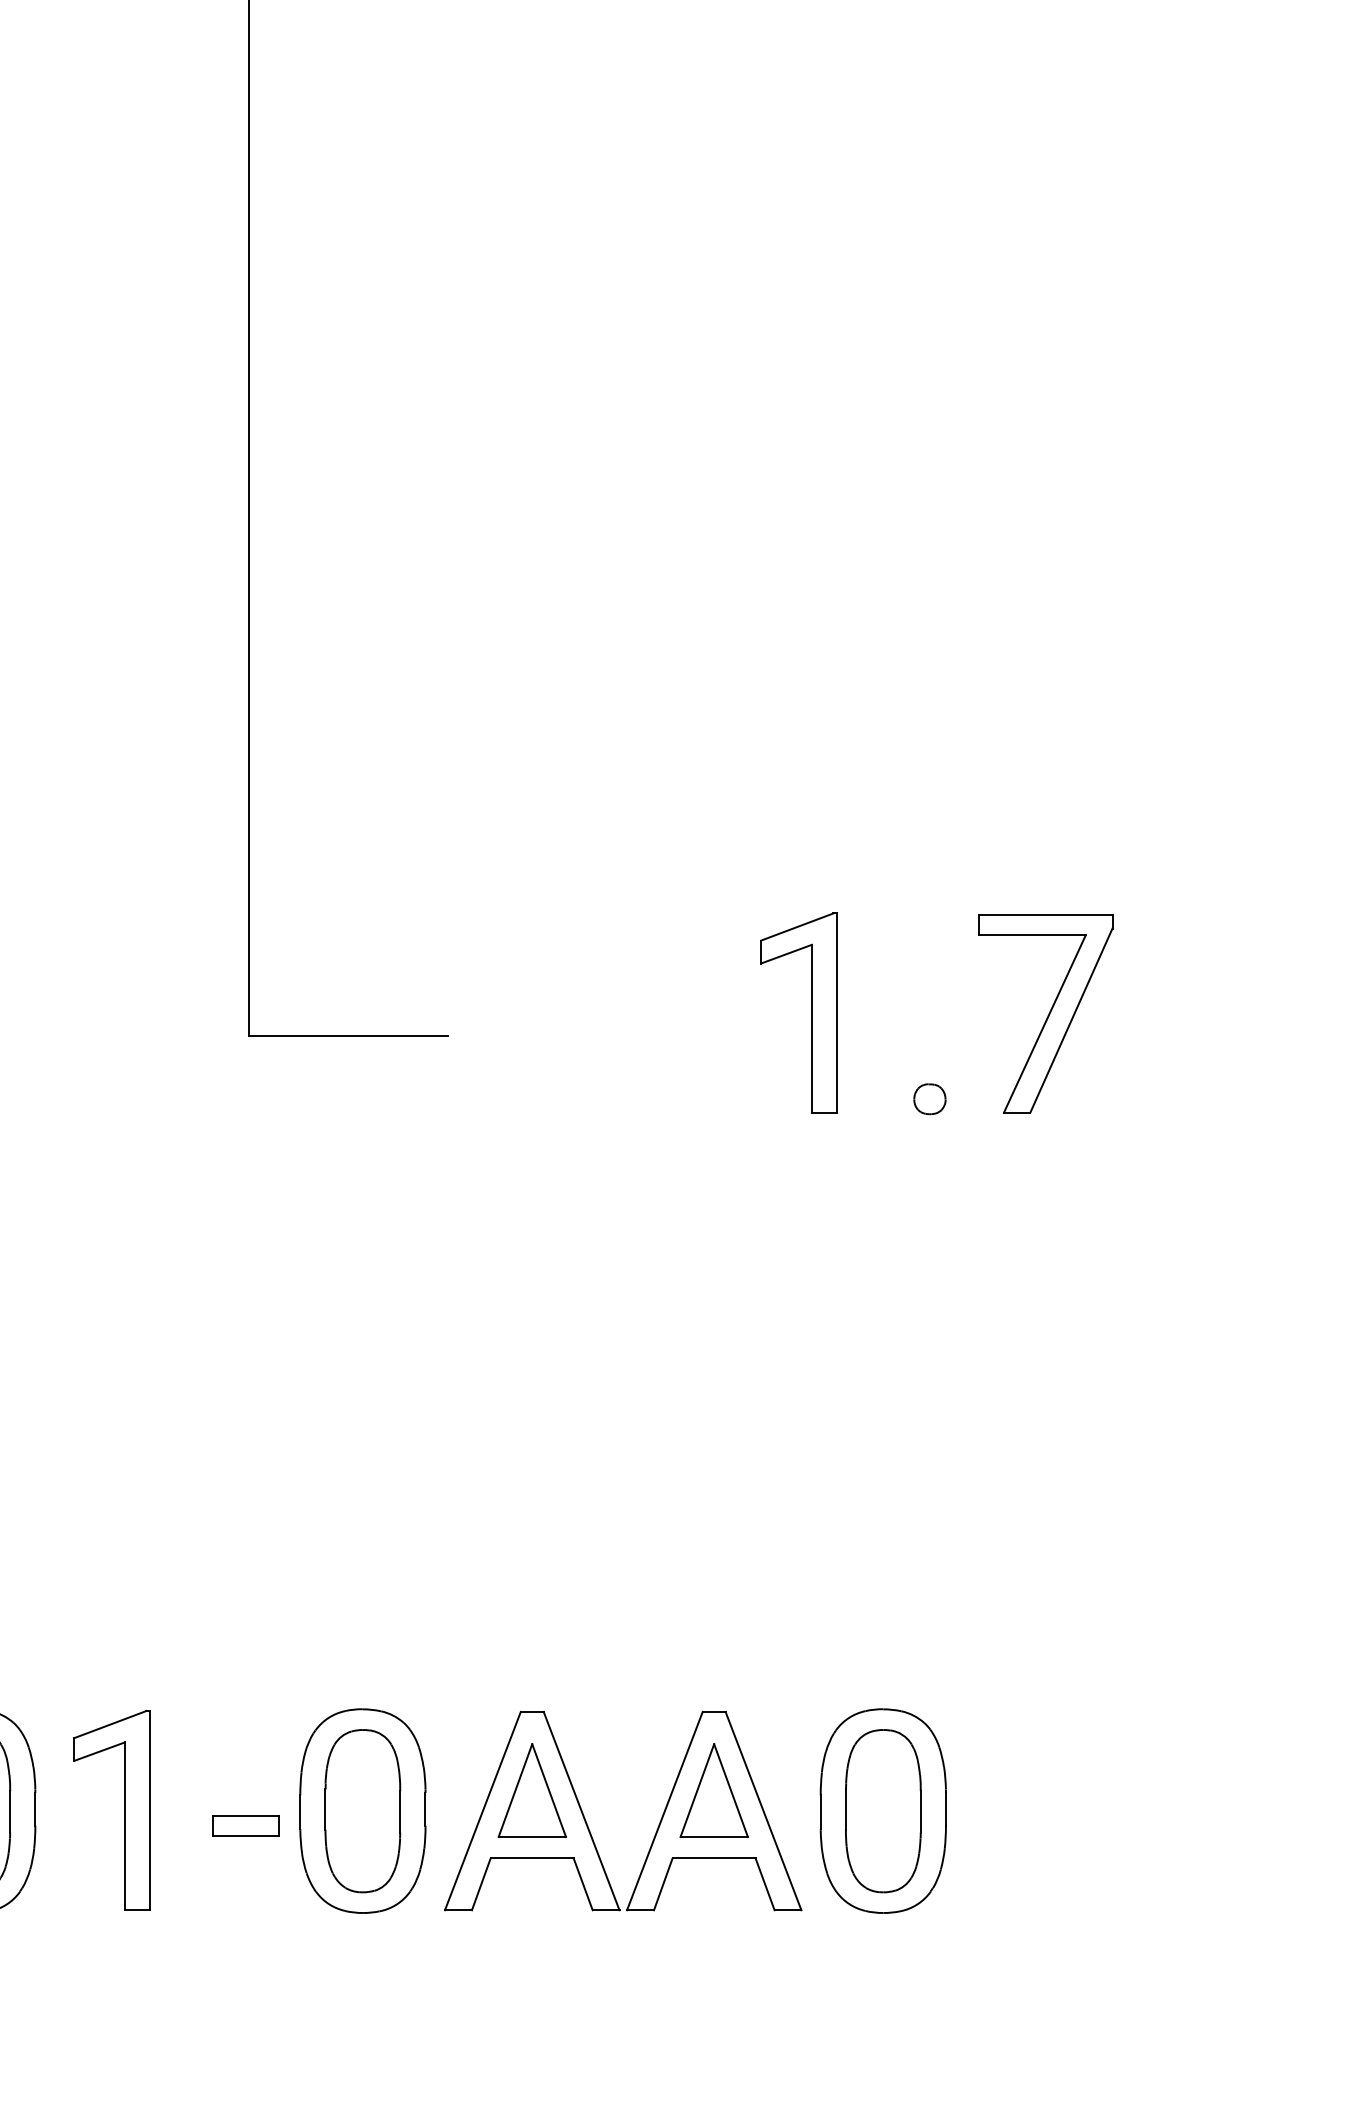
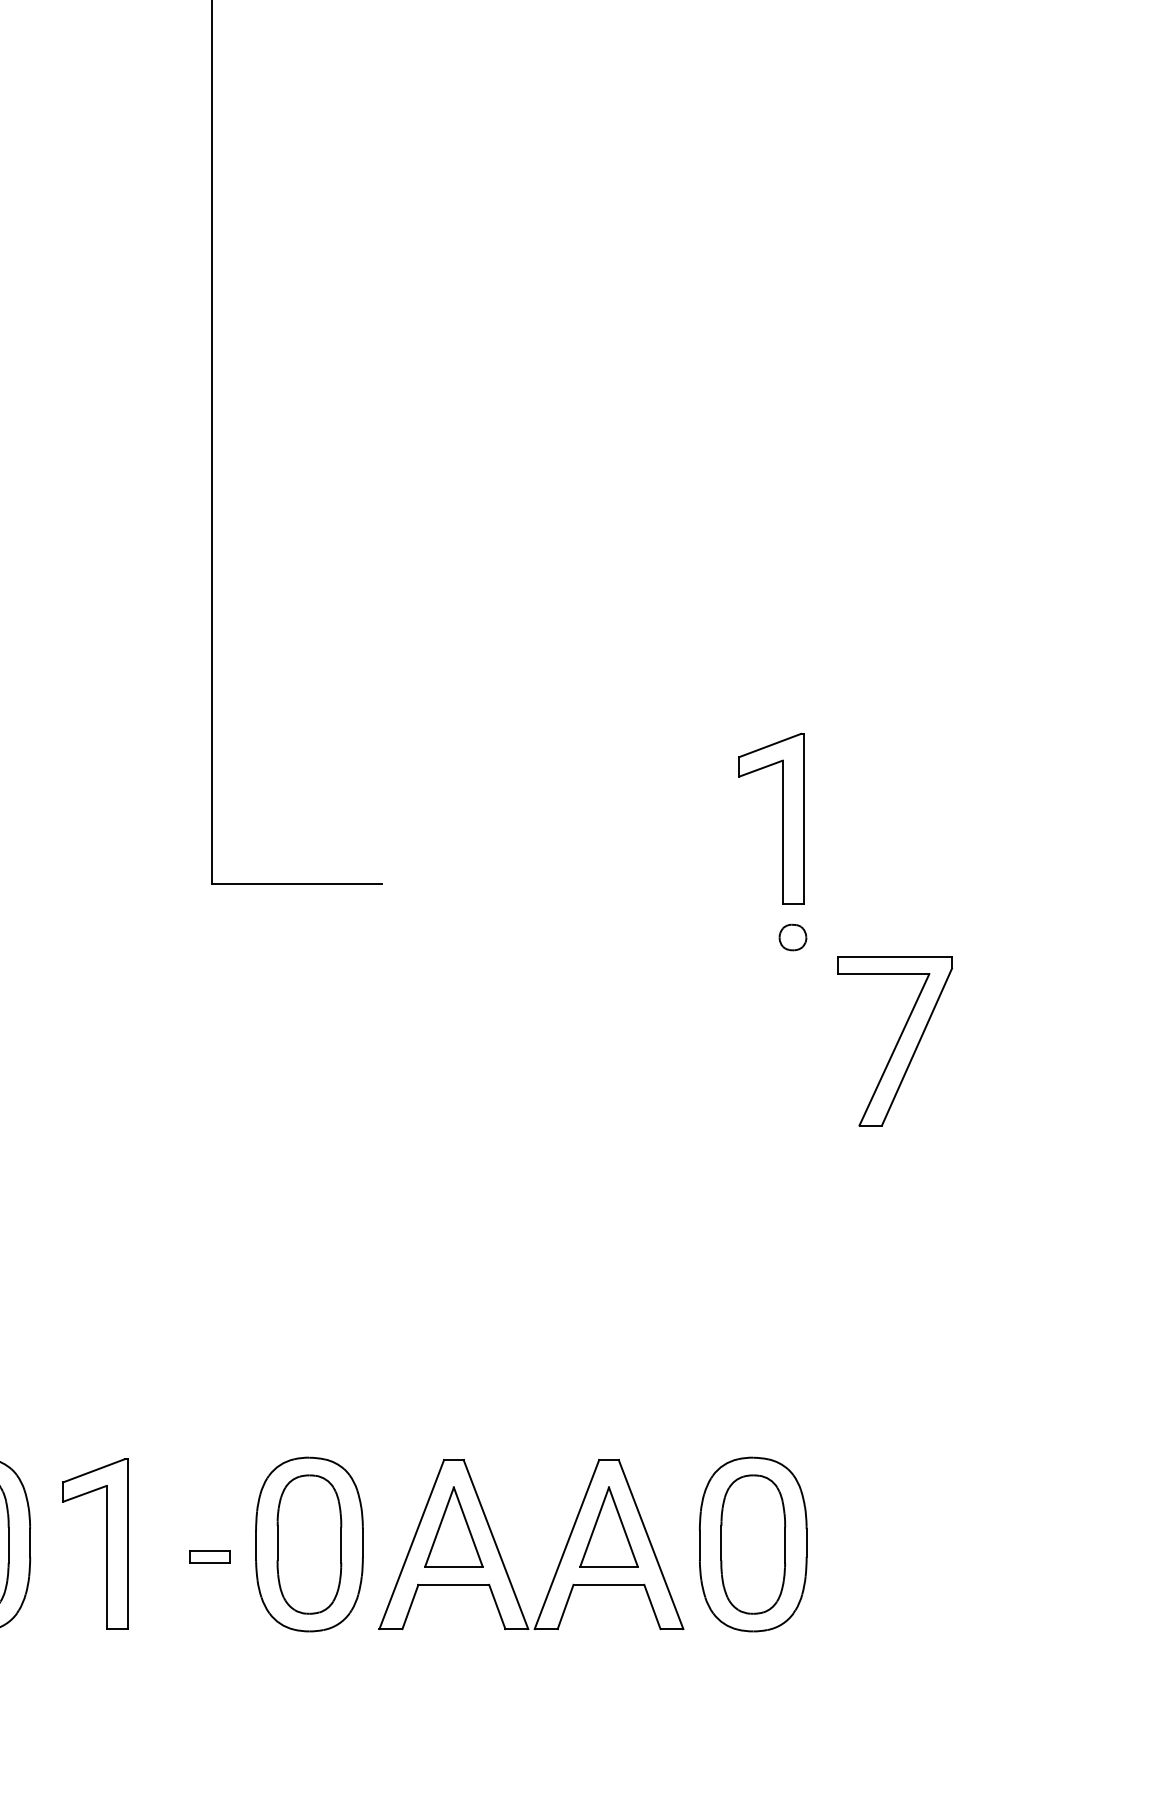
part: (811, 1012) -> (782, 818), moved
part: (1045, 1013) -> (894, 1040), moved
part: (245, 1825) -> (209, 1556), size x0.7

